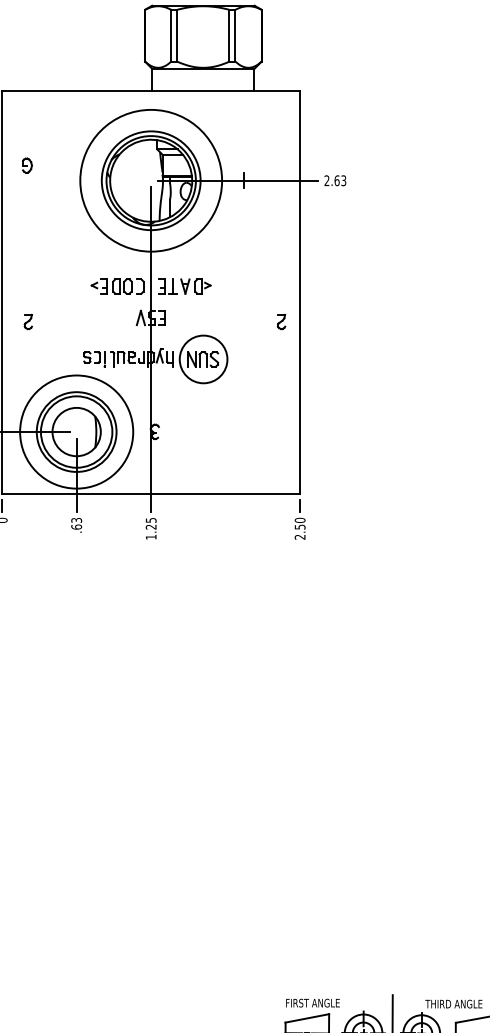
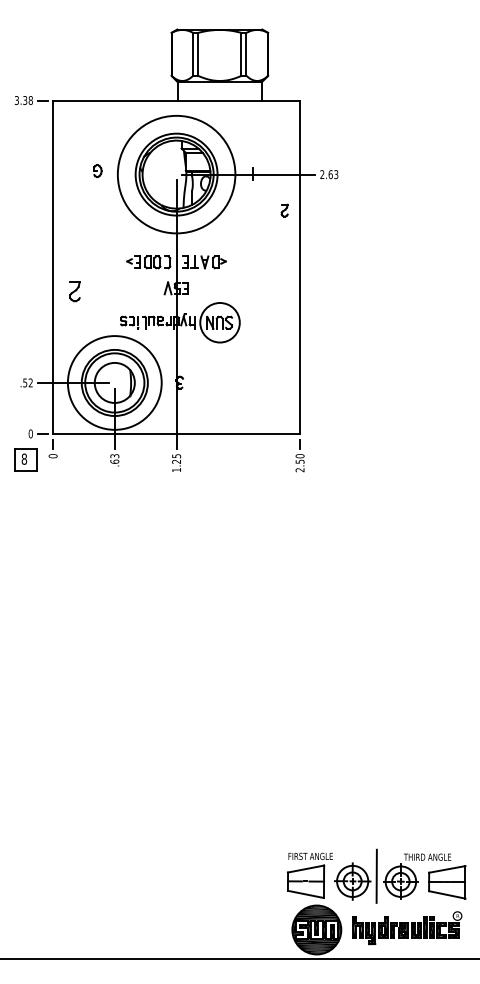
part: (26, 164) -> (97, 170), moved
part: (28, 321) -> (74, 291), size x1.6
part: (281, 321) -> (284, 210), moved

